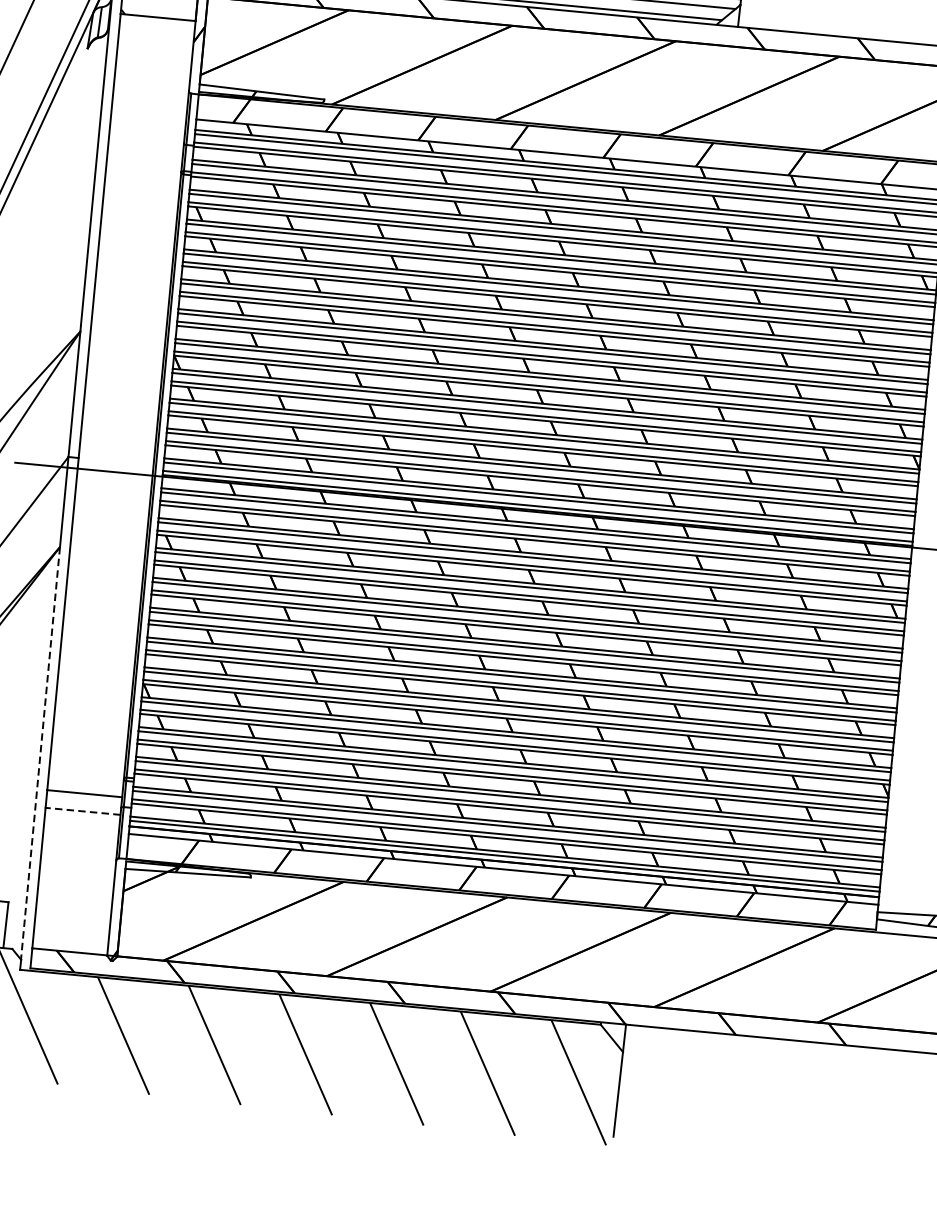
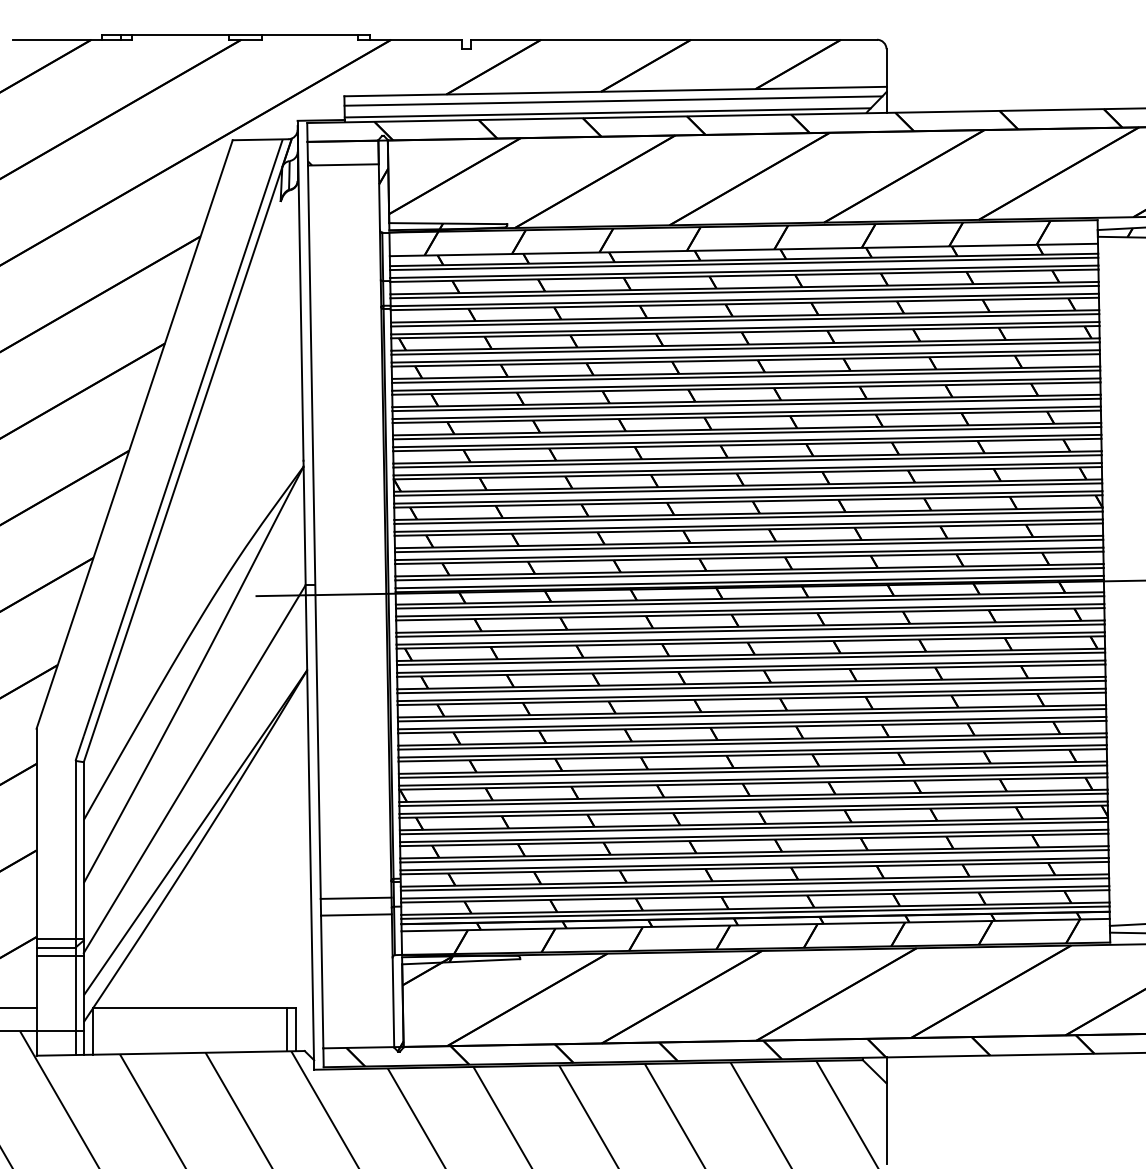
line: (40, 753) -> (310, 865), dashed -> solid
line: (82, 810) -> (355, 914), dashed -> solid

